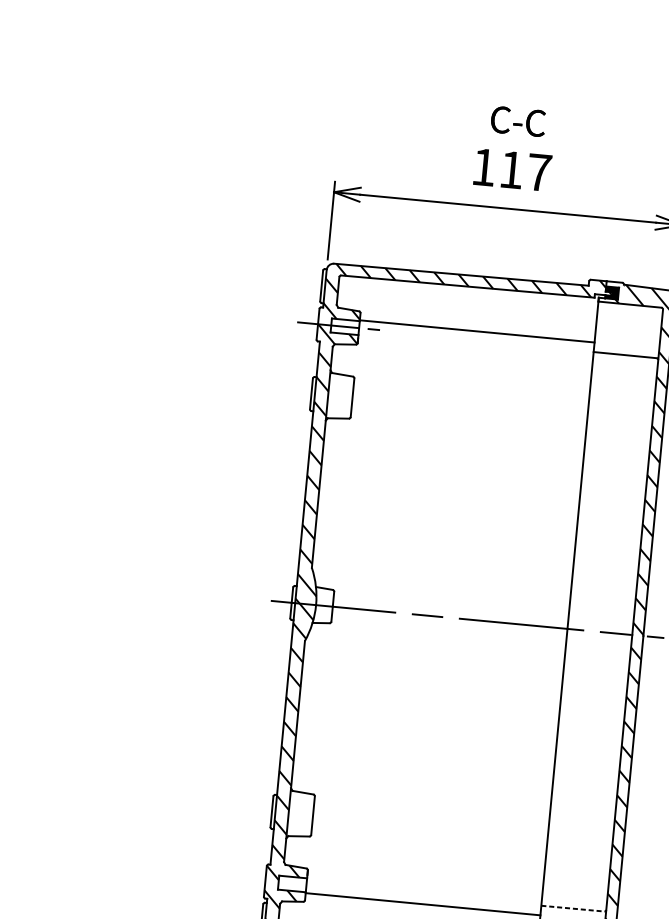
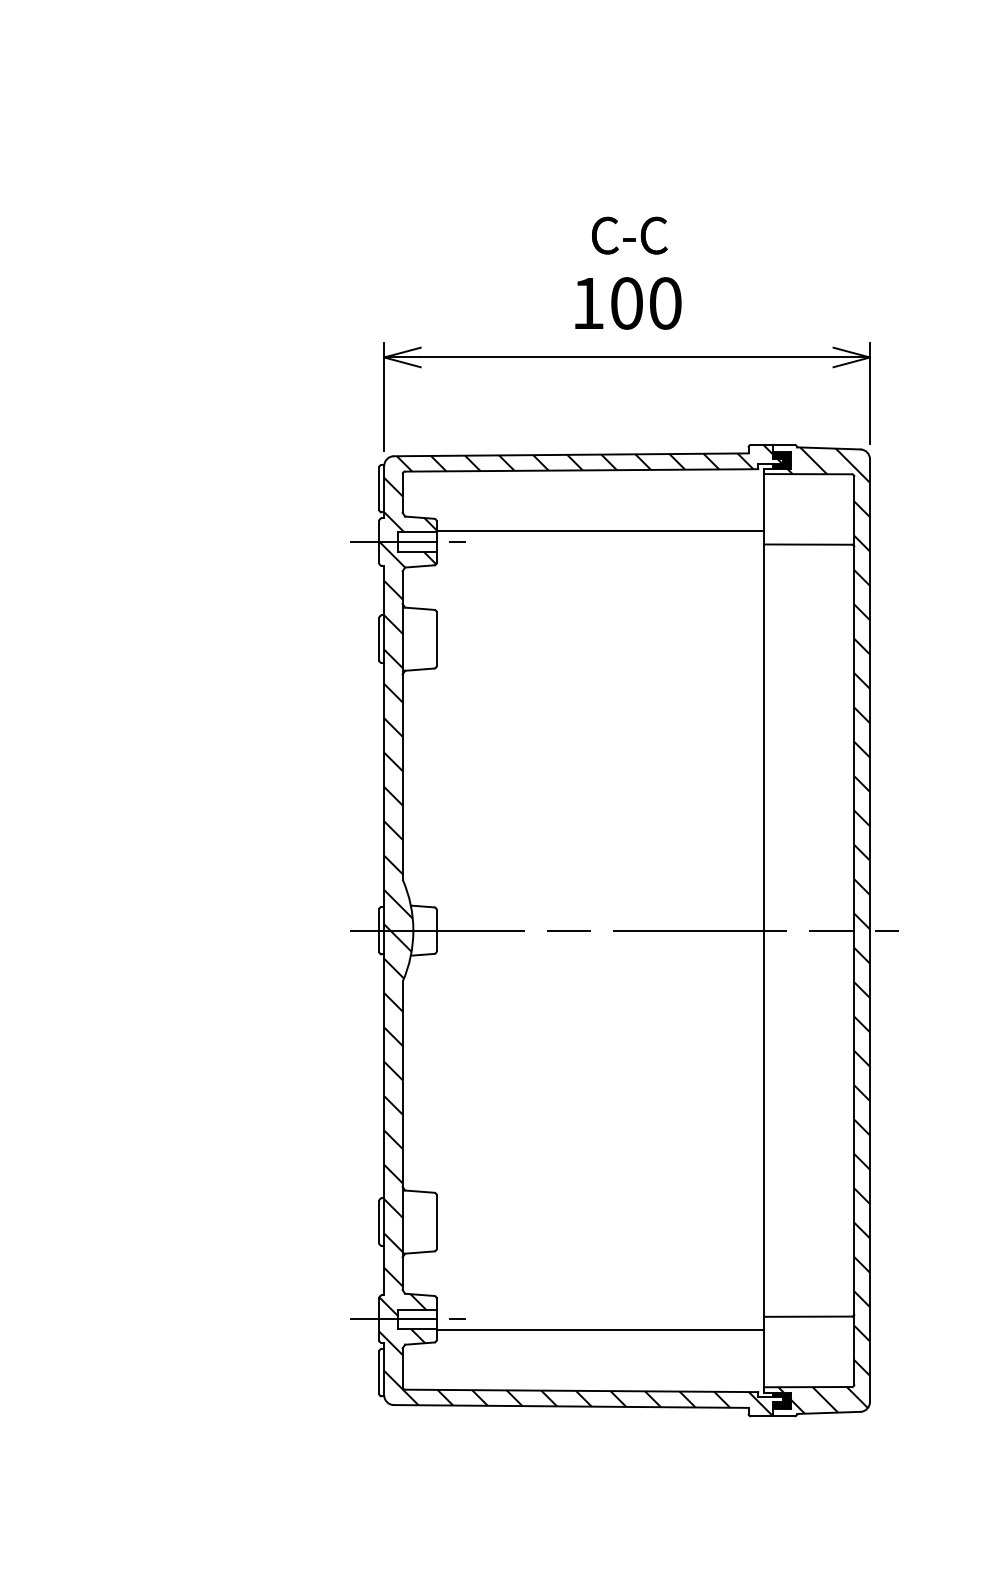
text: (525, 171) -> (646, 303), 117 -> 100
line: (285, 883) -> (407, 1319), added
line: (573, 908) -> (808, 1316), dashed -> solid

